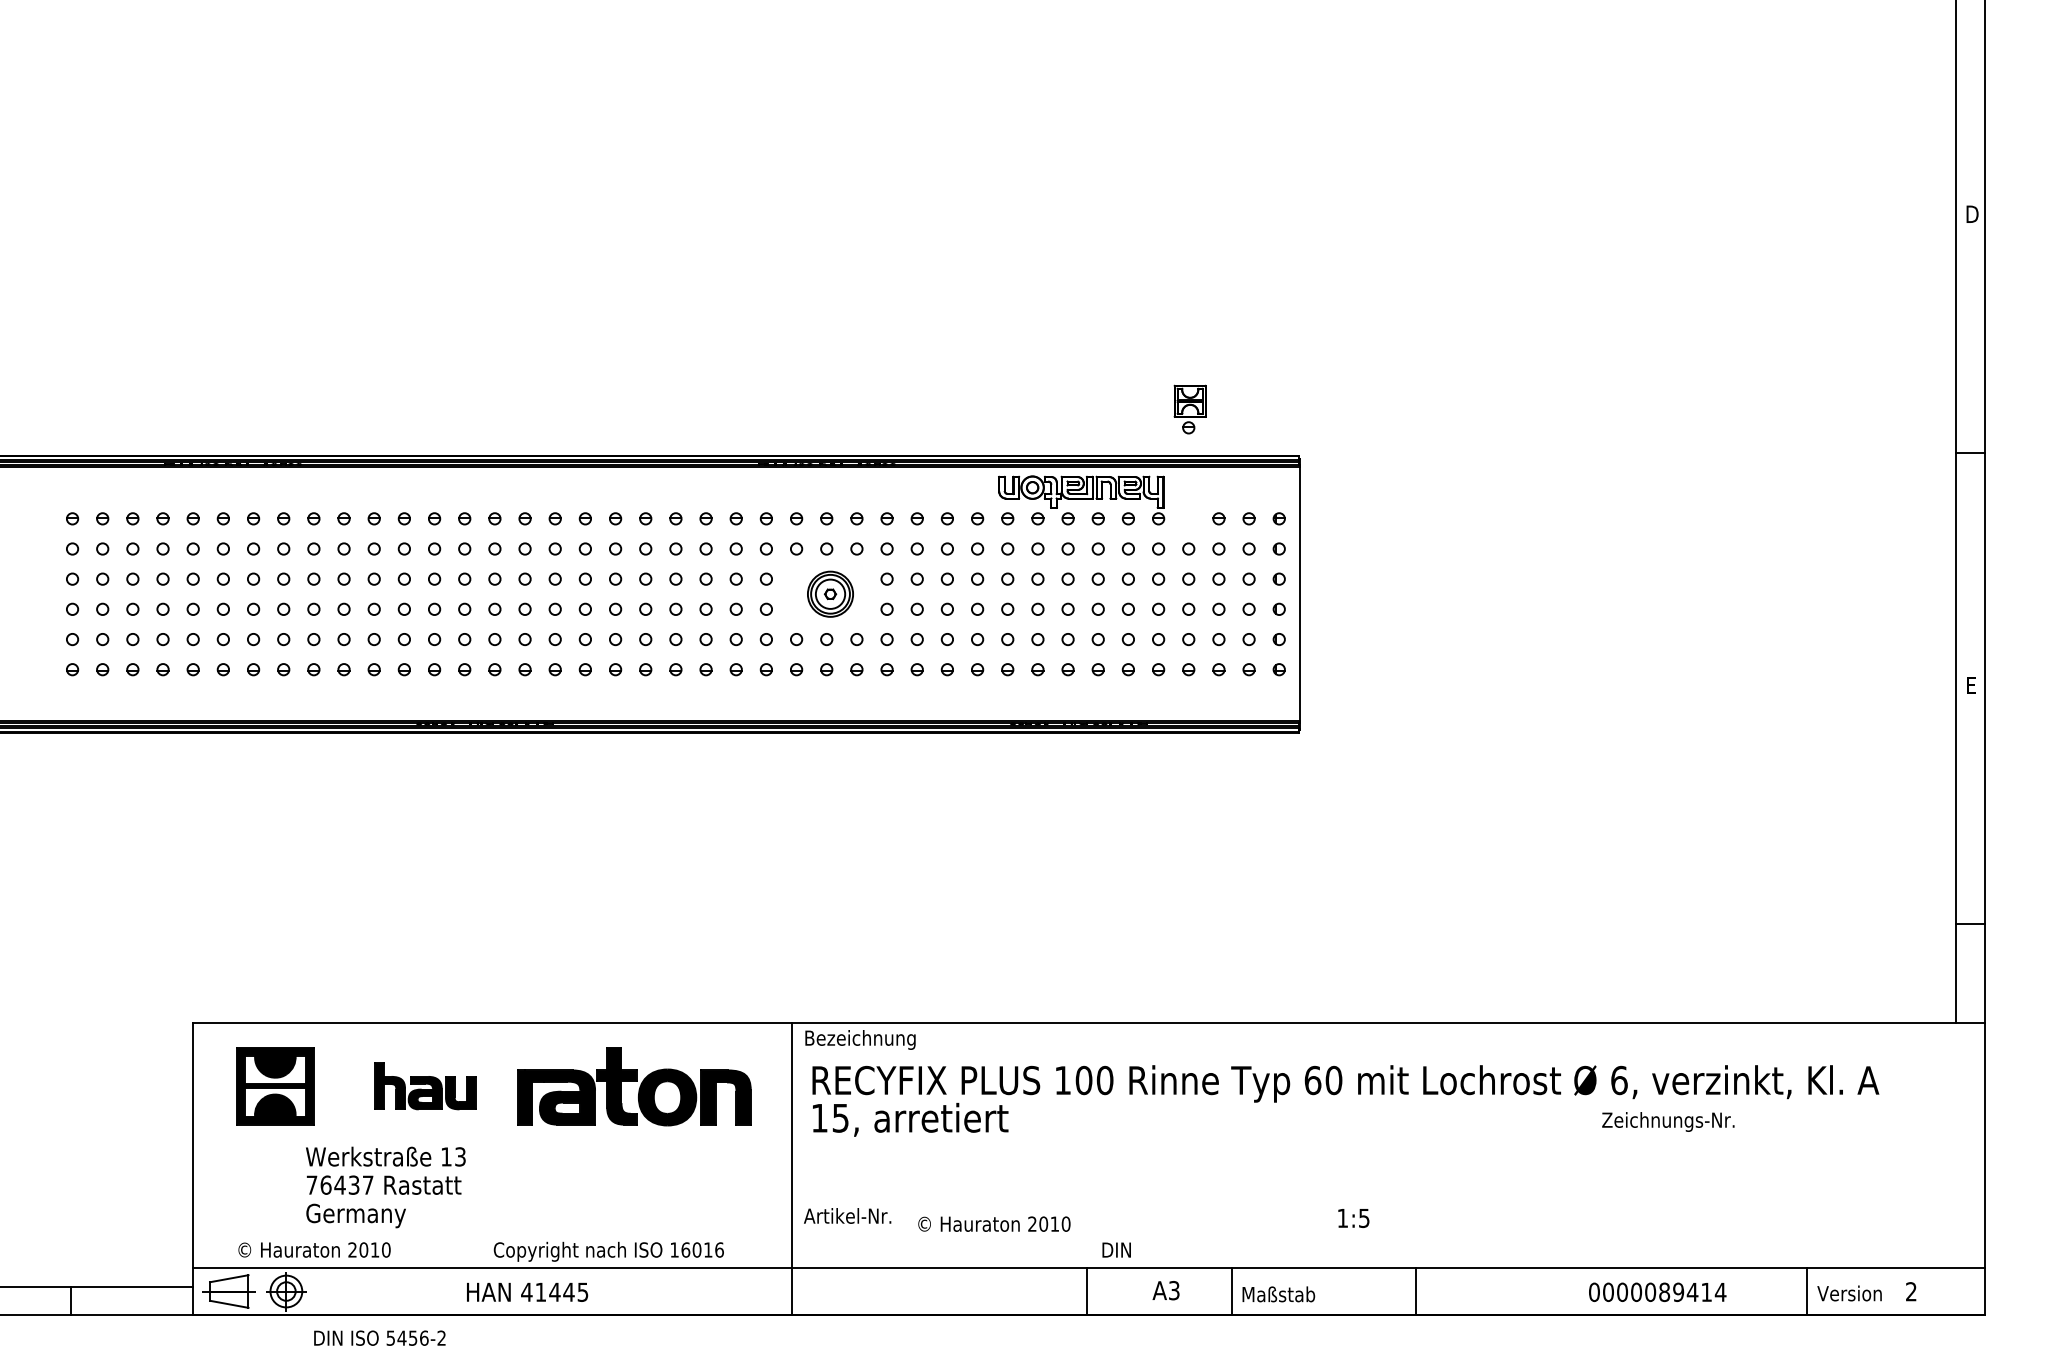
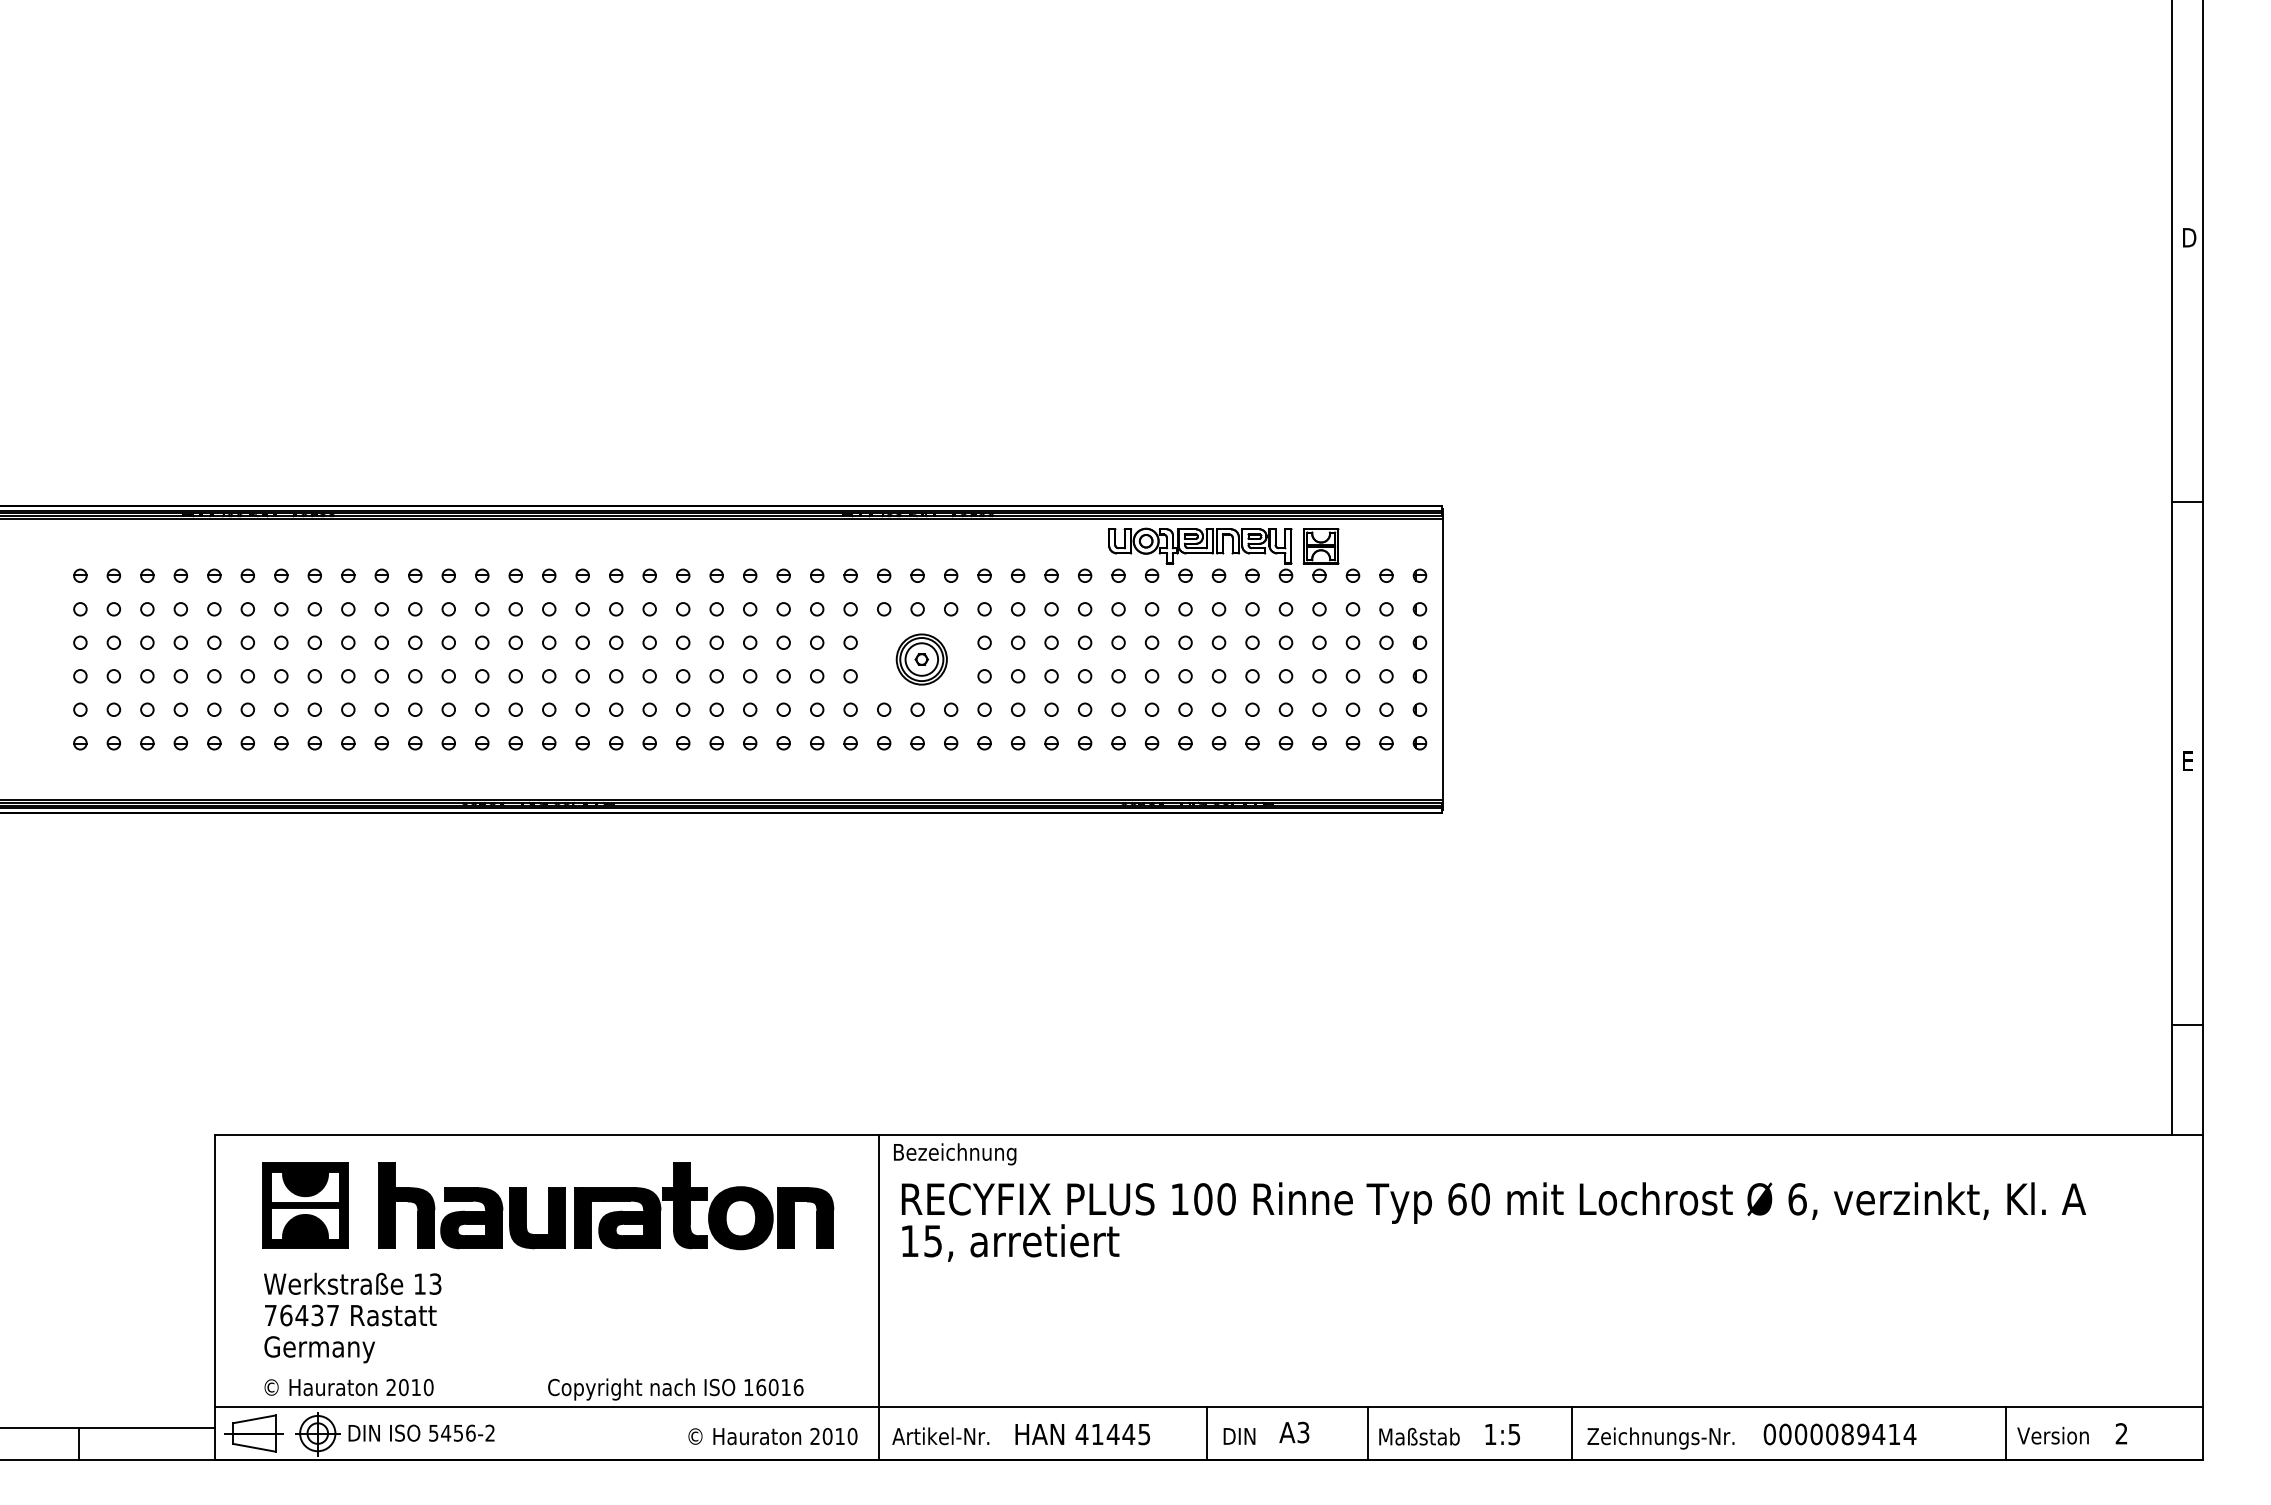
part: (1189, 409) -> (1320, 555), moved
part: (425, 1086) -> (472, 1205), size x1.67
text: (1668, 1121) -> (1661, 1437), moved
text: (385, 1187) -> (352, 1318), moved
text: (847, 1215) -> (940, 1435), moved
text: (1353, 1218) -> (1502, 1434), moved
text: (994, 1223) -> (773, 1435), moved
text: (1116, 1249) -> (1239, 1435), moved
text: (527, 1291) -> (1082, 1433), moved
text: (379, 1337) -> (421, 1432), moved

